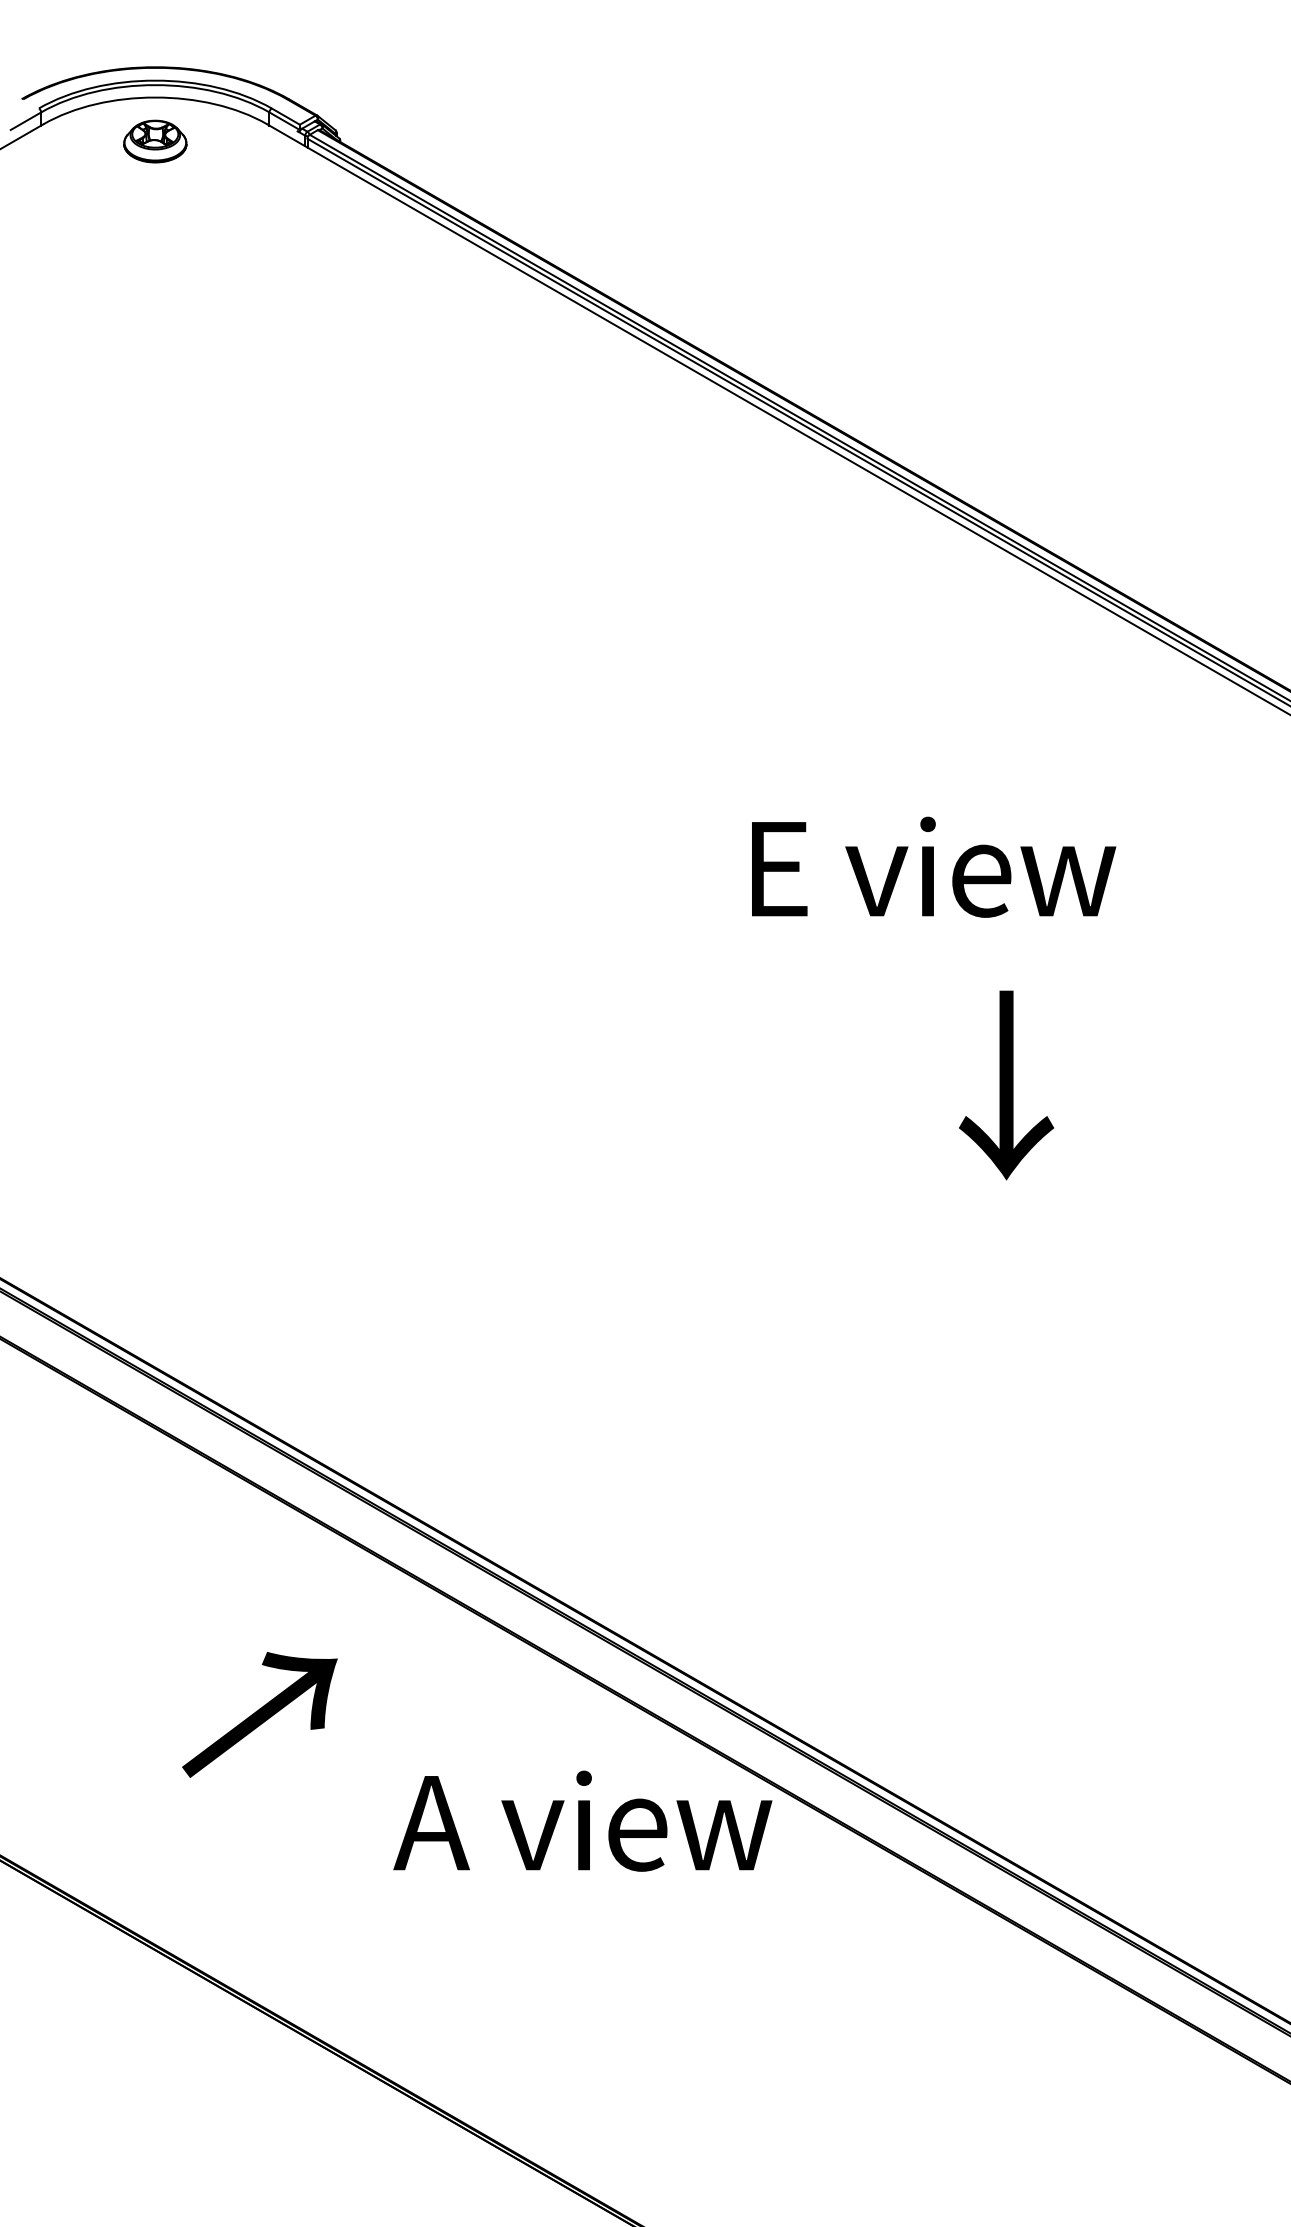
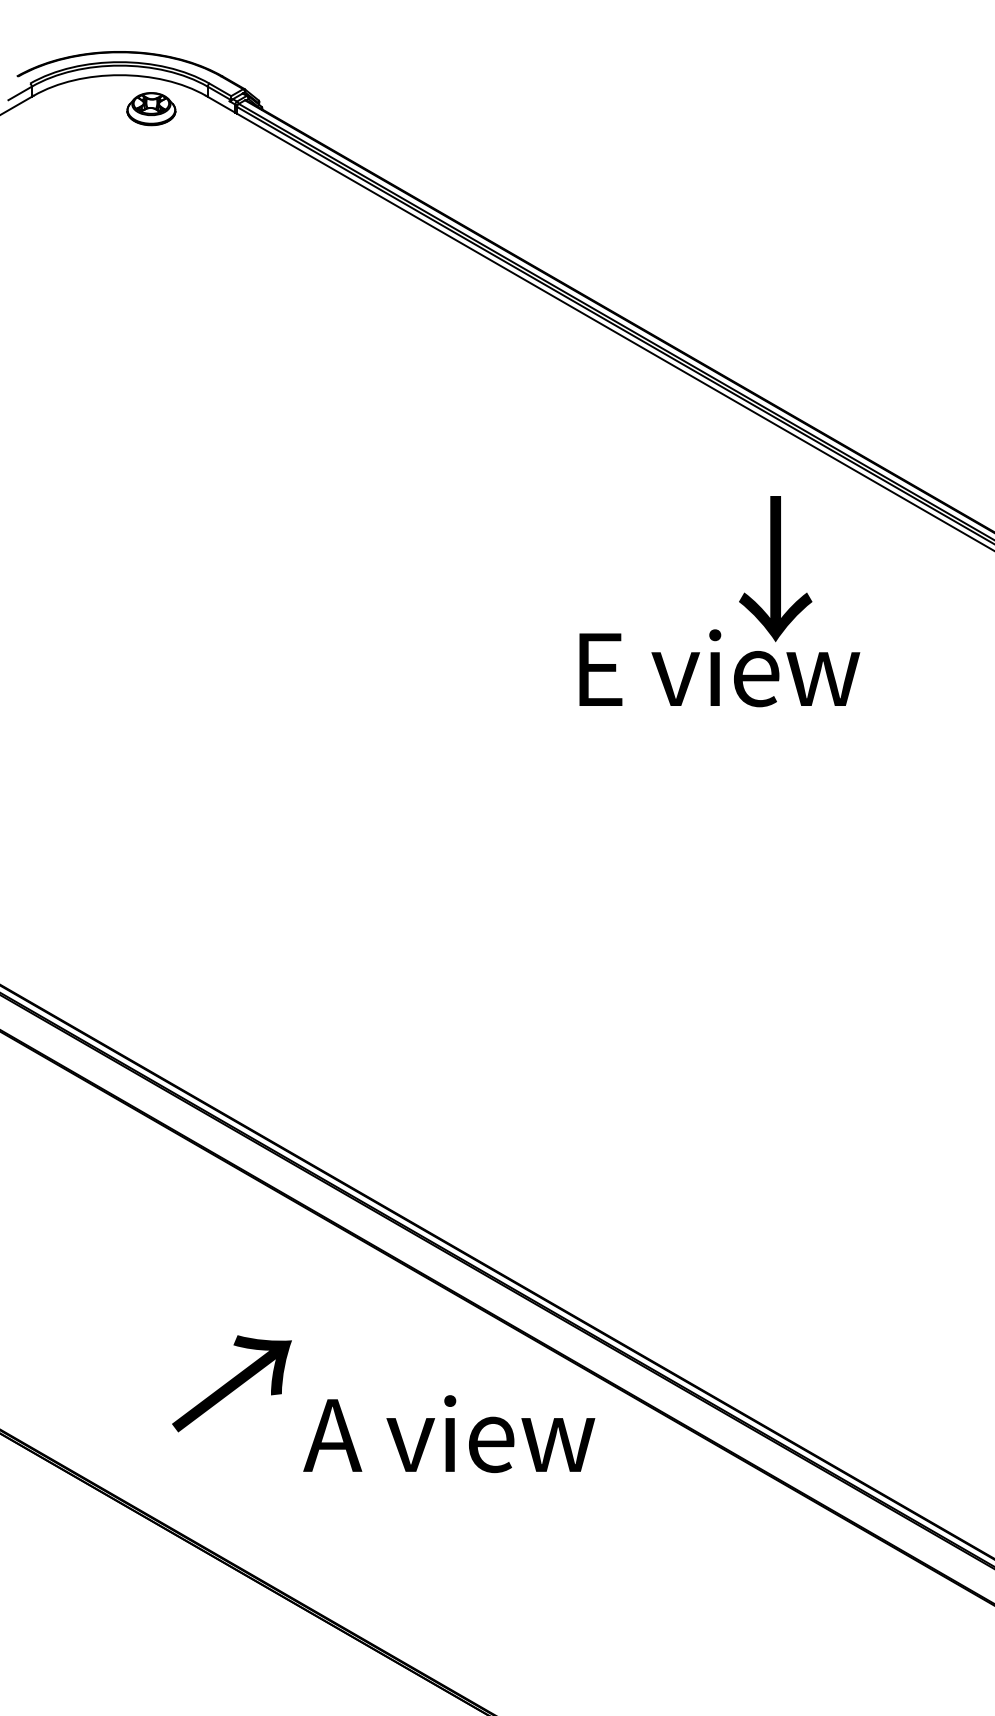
part: (155, 141) -> (151, 109), moved
text: (1006, 1085) -> (775, 569), moved
text: (259, 1714) -> (231, 1383), moved
text: (582, 1820) -> (448, 1433), moved

